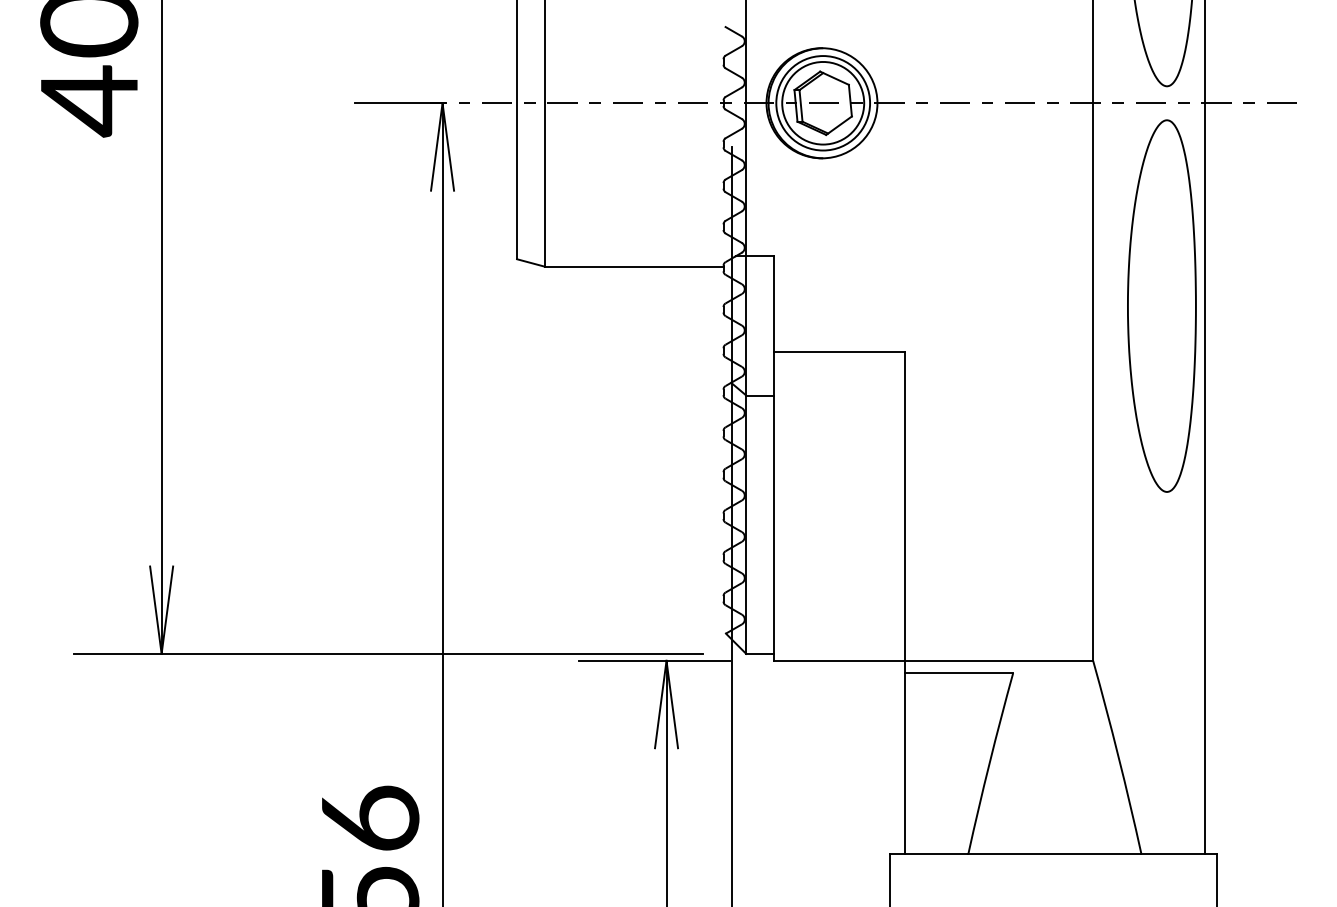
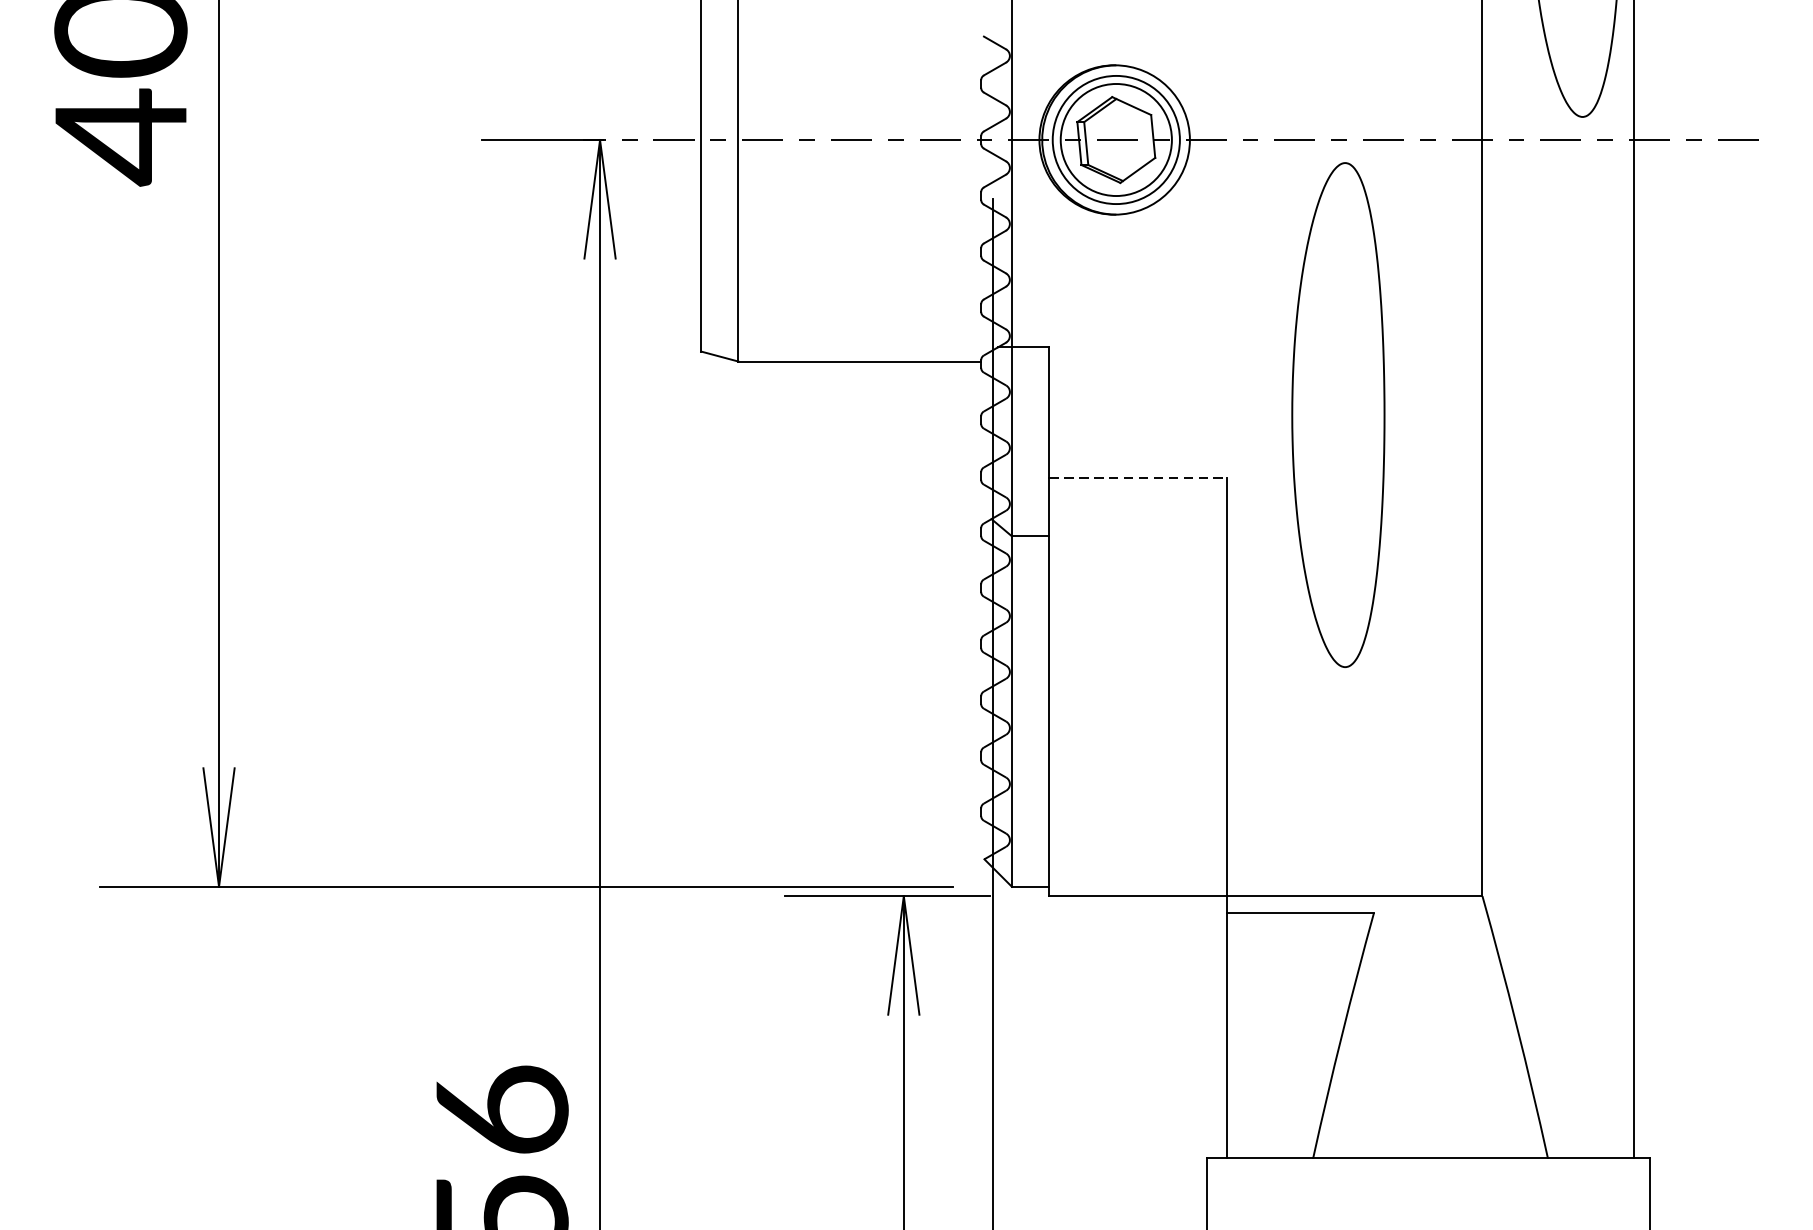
part: (1161, 305) -> (1337, 414), moved
line: (839, 352) -> (1138, 478), solid -> dashed

